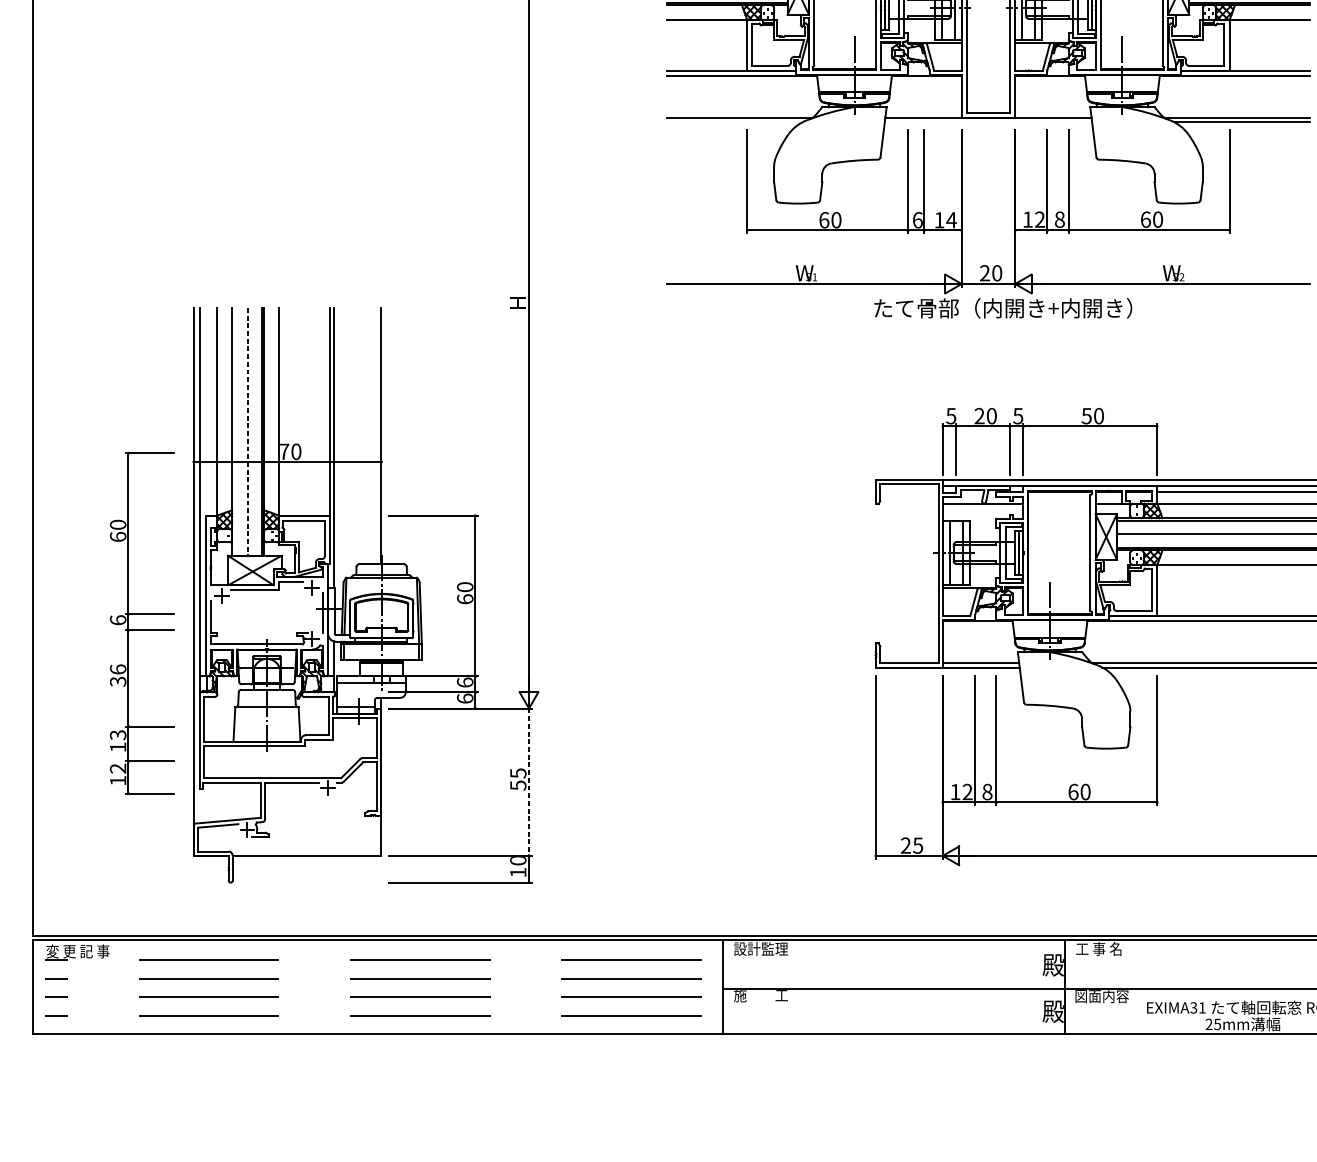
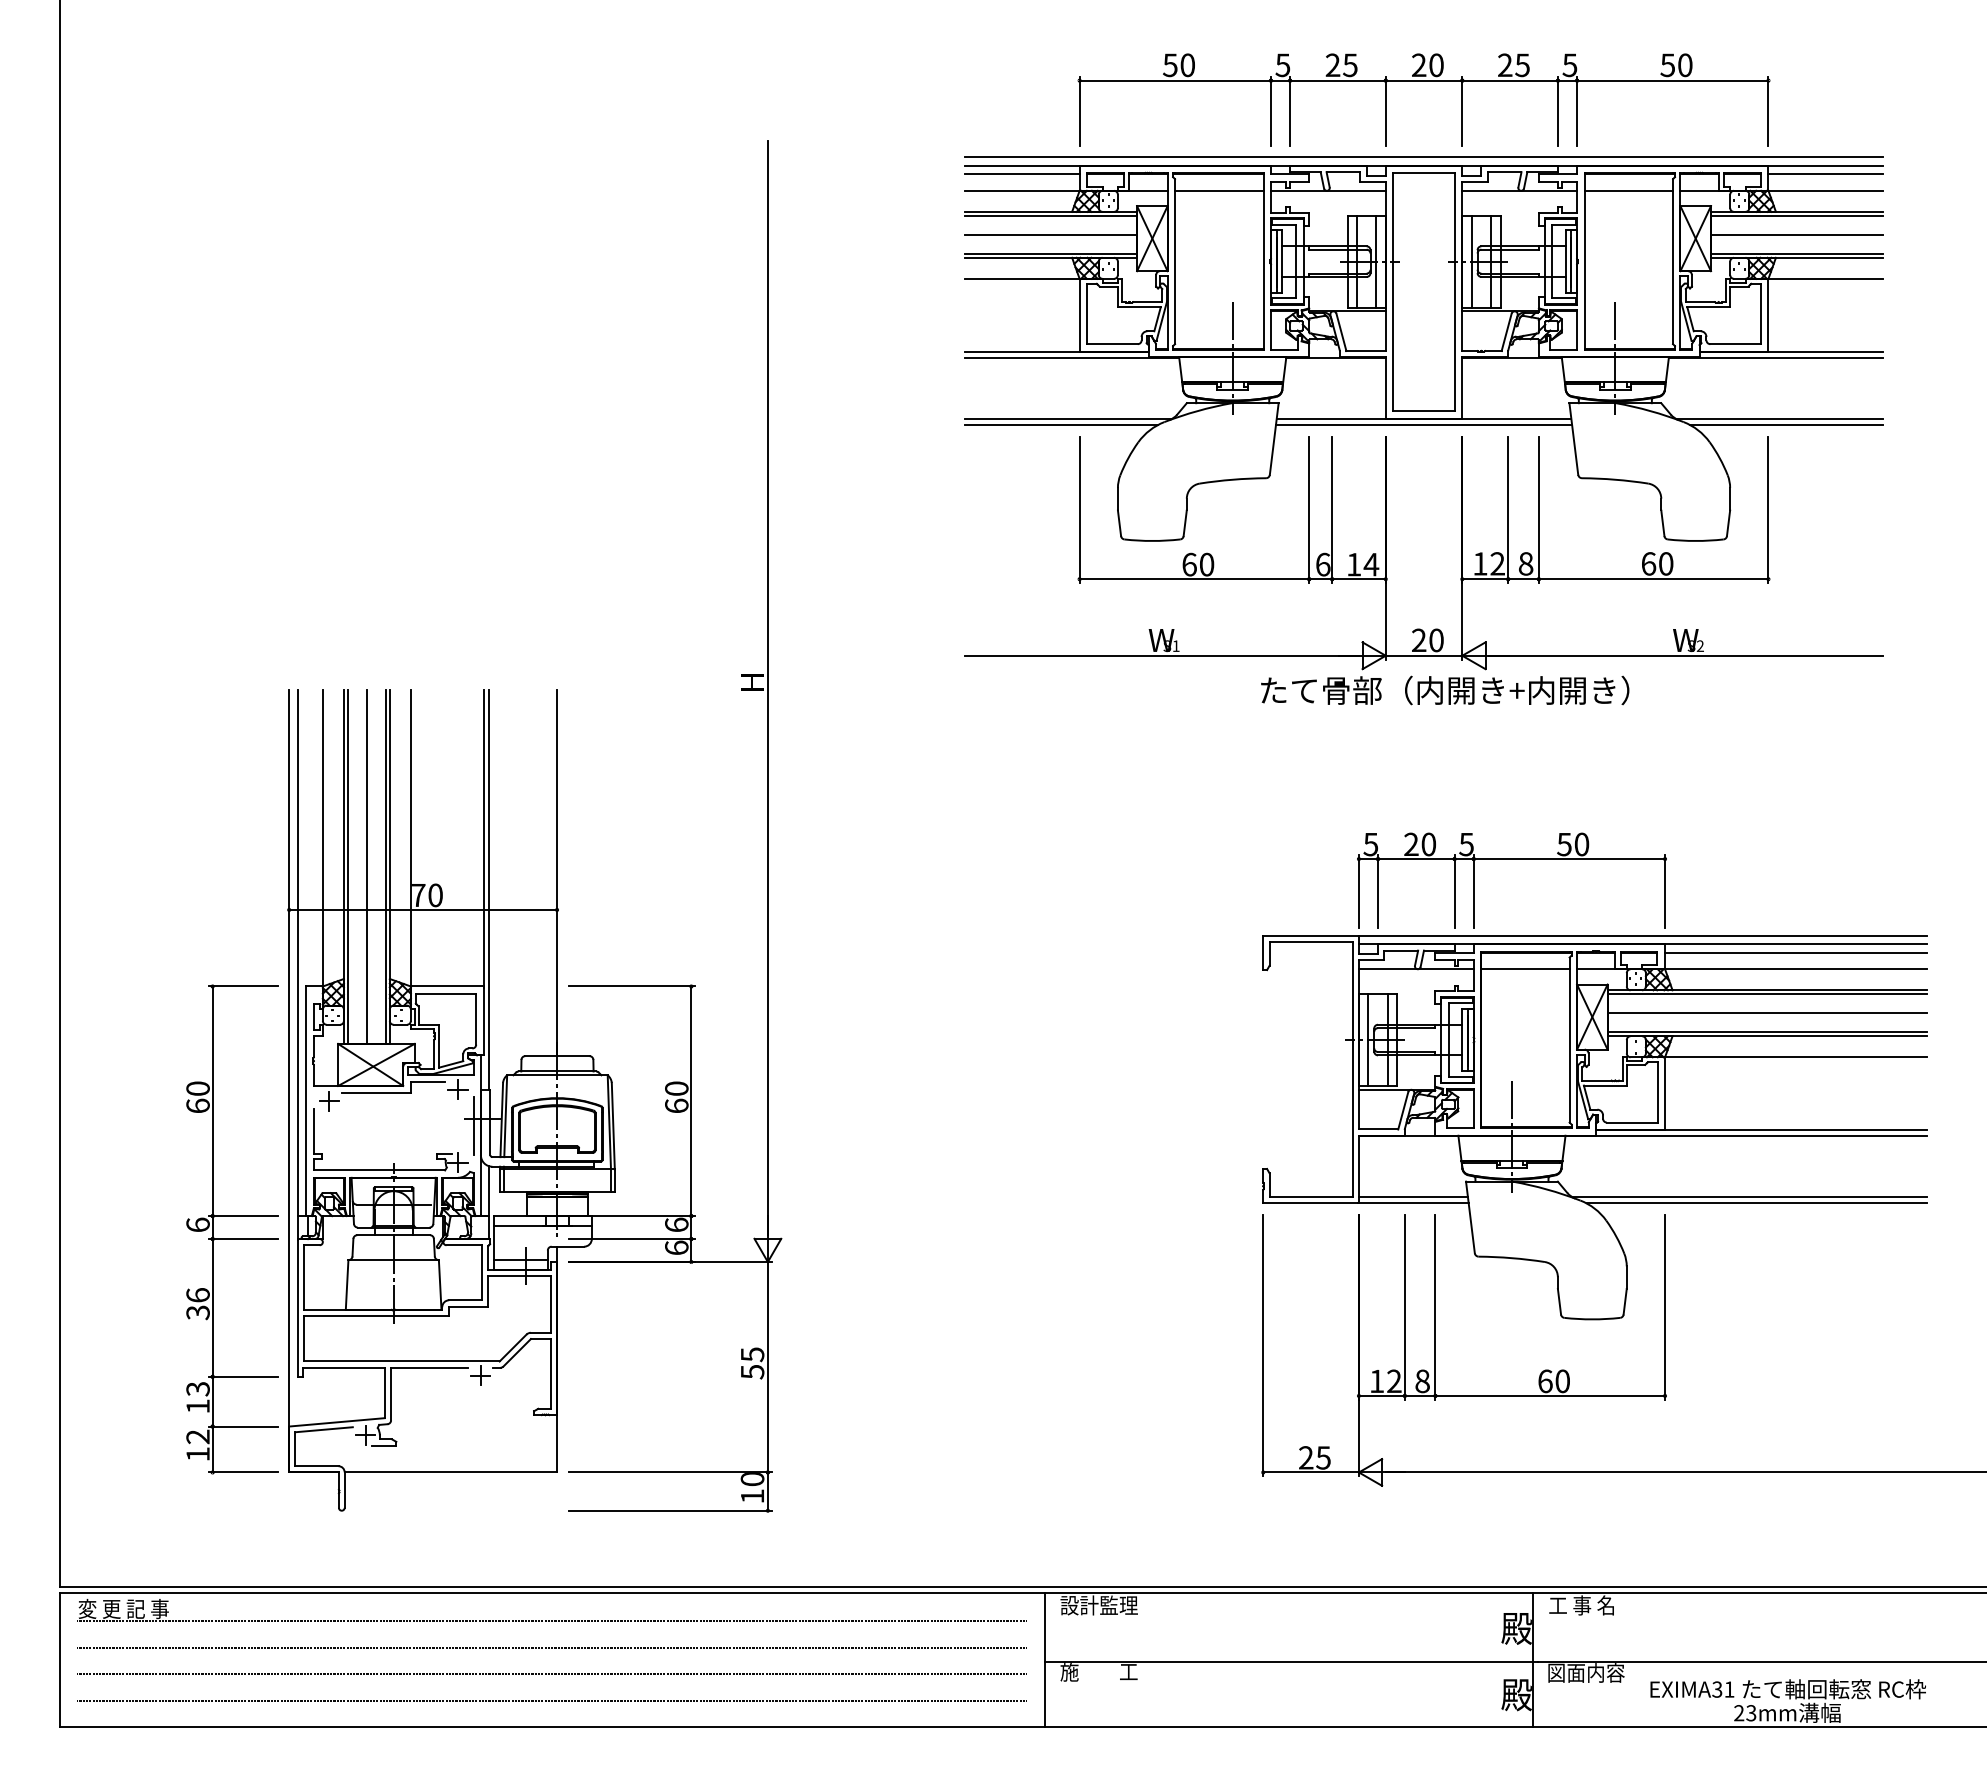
line: (733, 122) -> (1060, 425), added
line: (988, 122) -> (1423, 425), added
line: (234, 431) -> (347, 866), added
line: (247, 431) -> (366, 866), dashed -> solid
line: (1059, 503) -> (1525, 969), added
part: (142, 629) -> (232, 1238), moved
line: (528, 782) -> (767, 1367), dashed -> solid
text: (1217, 1023) -> (1751, 1712), 25mm -> 23mm

